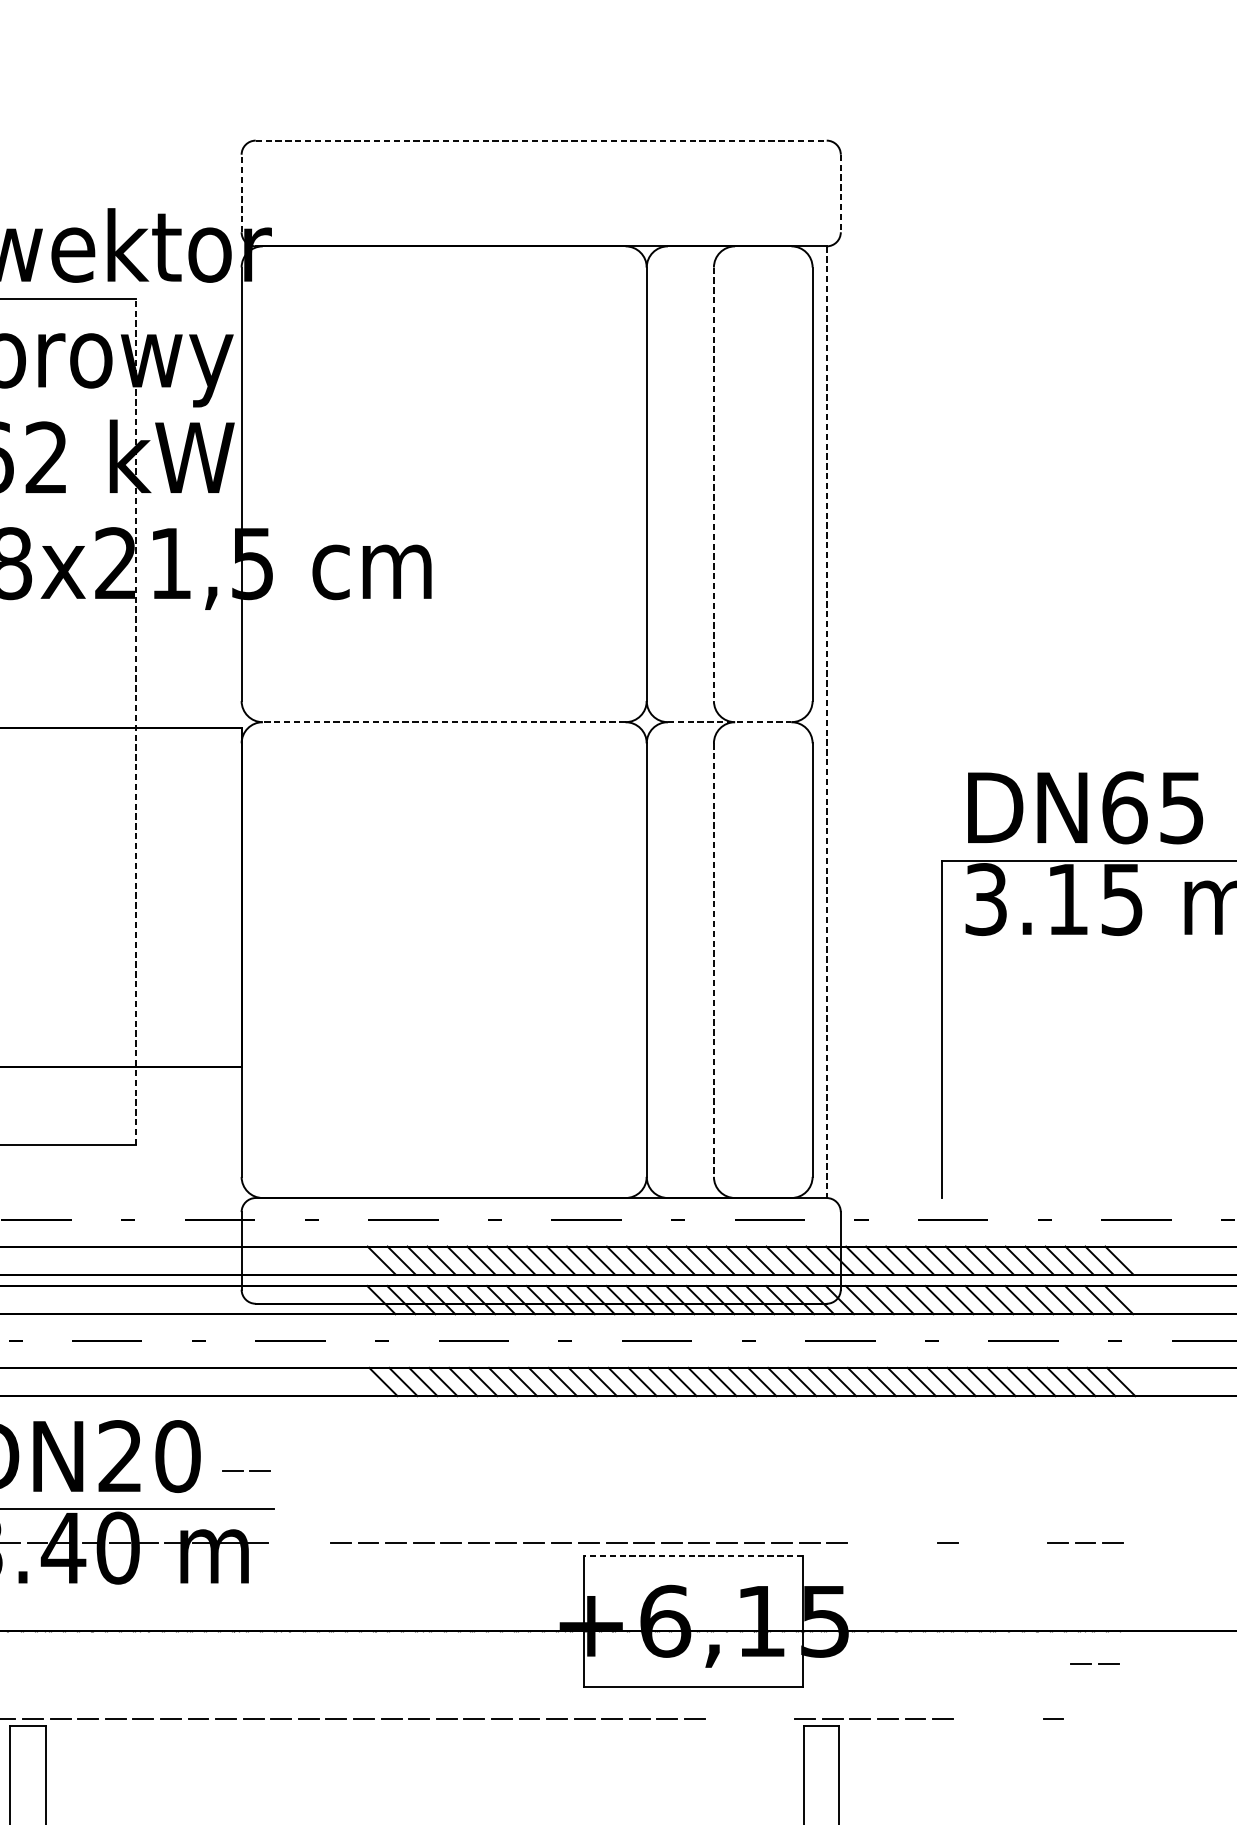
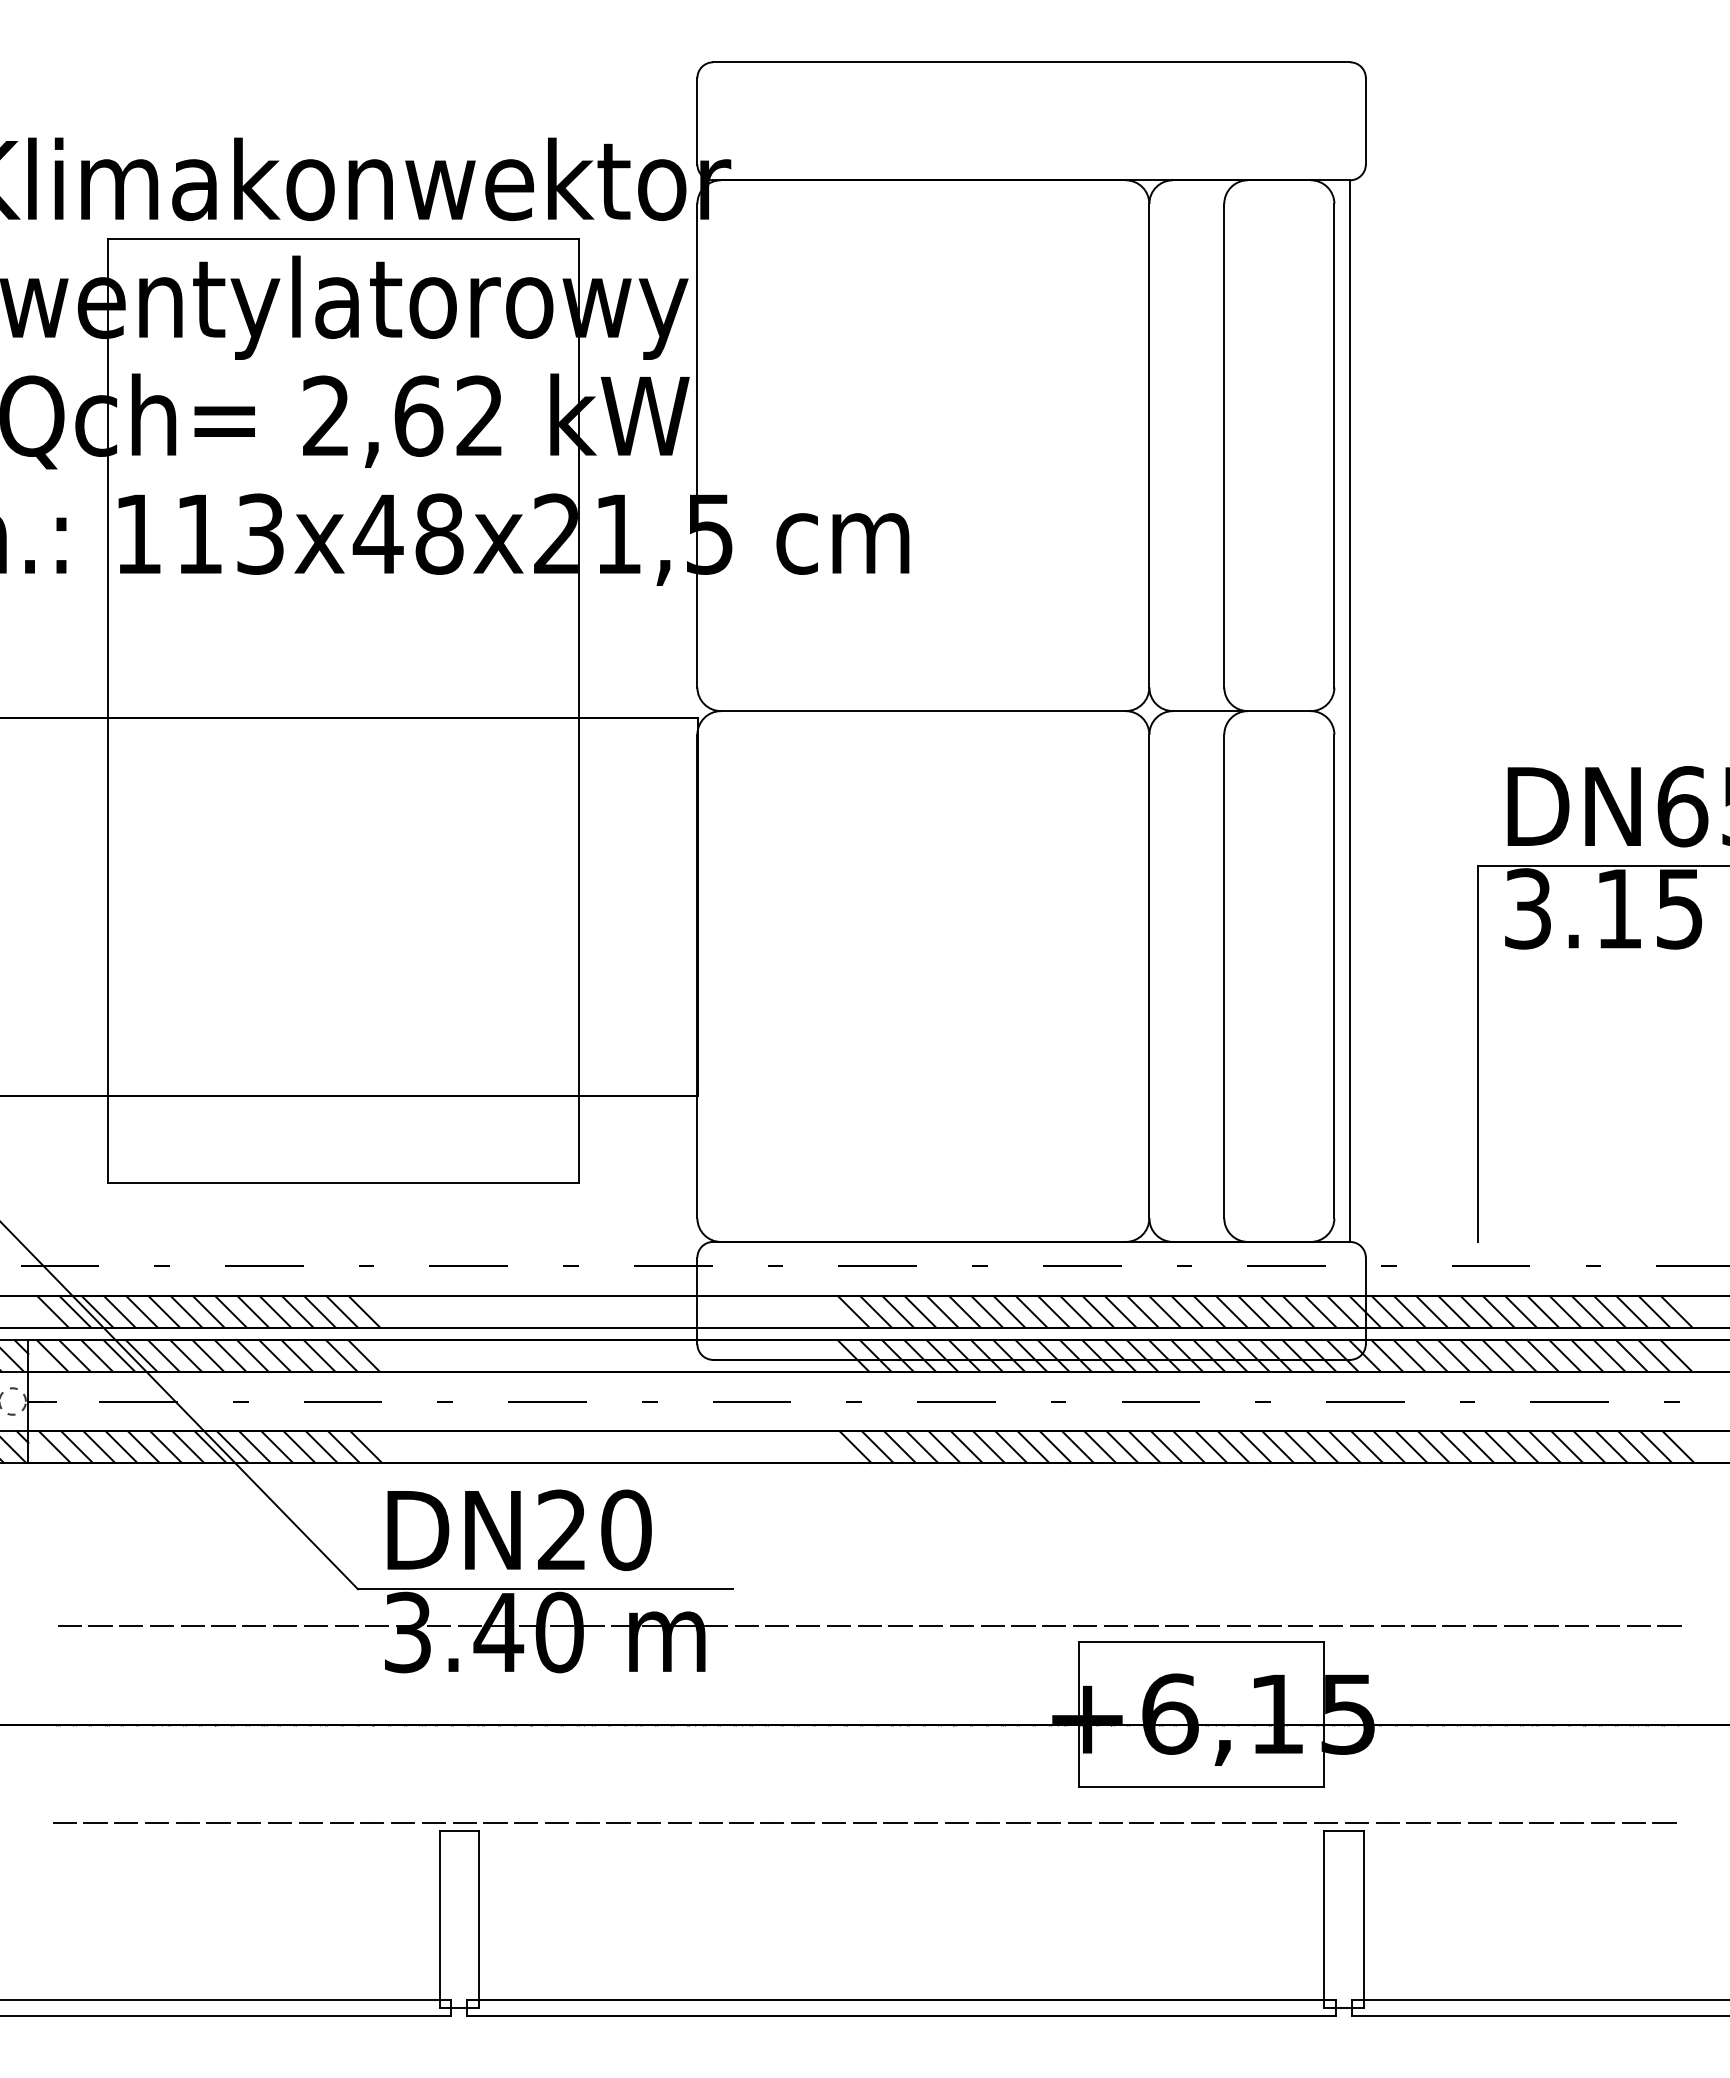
line: (542, 140) -> (1032, 62), dashed -> solid
line: (241, 192) -> (697, 120), dashed -> solid
line: (840, 193) -> (1365, 121), dashed -> solid
line: (714, 484) -> (1224, 445), dashed -> solid
line: (135, 722) -> (579, 711), dashed -> solid
line: (443, 722) -> (922, 711), dashed -> solid
line: (729, 722) -> (1241, 711), dashed -> solid
line: (827, 722) -> (1350, 711), dashed -> solid
line: (714, 960) -> (1224, 976), dashed -> solid
line: (243, 1470) -> (758, 1625), moved
line: (892, 1541) -> (1423, 1625), added
line: (1002, 1541) -> (1546, 1625), added
line: (693, 1556) -> (1201, 1641), dashed -> solid
line: (1097, 1663) -> (1652, 1822), moved
line: (749, 1718) -> (1264, 1822), added
line: (998, 1718) -> (1541, 1822), added

